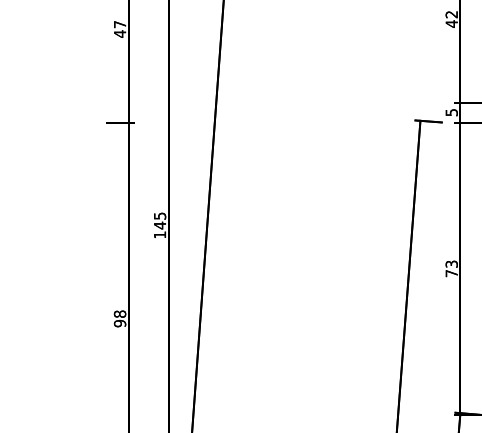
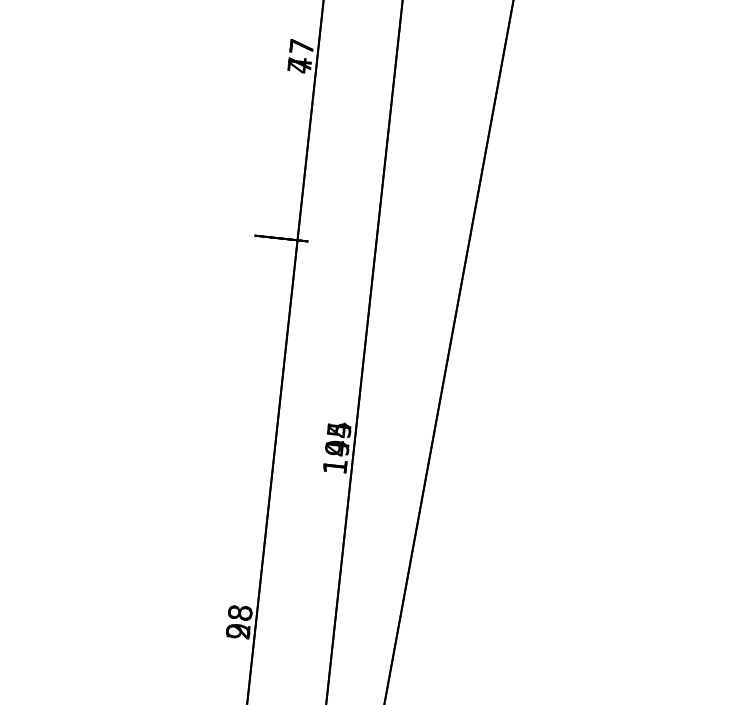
text: (119, 33) -> (298, 64), 47 -> 77
text: (159, 220) -> (337, 438), 145 -> 194
text: (120, 323) -> (239, 631), 98 -> 28

